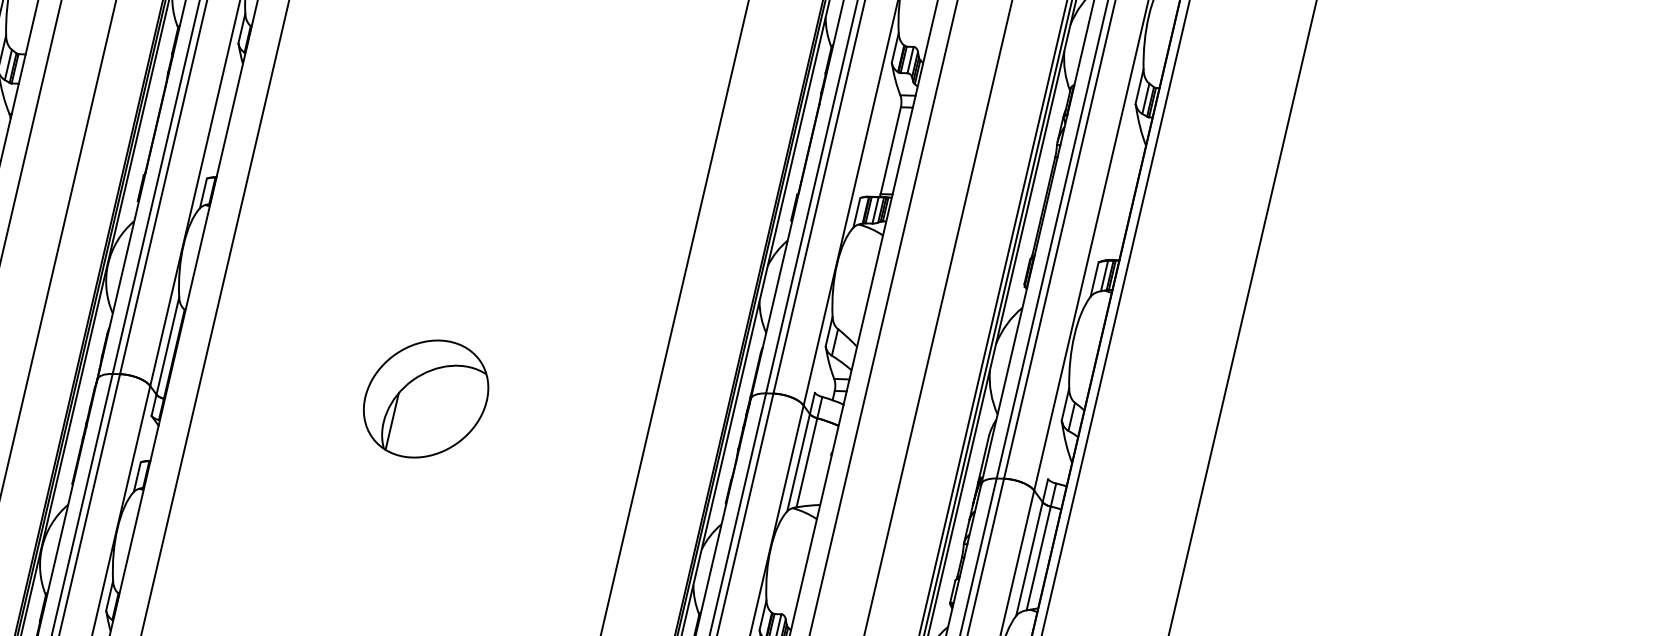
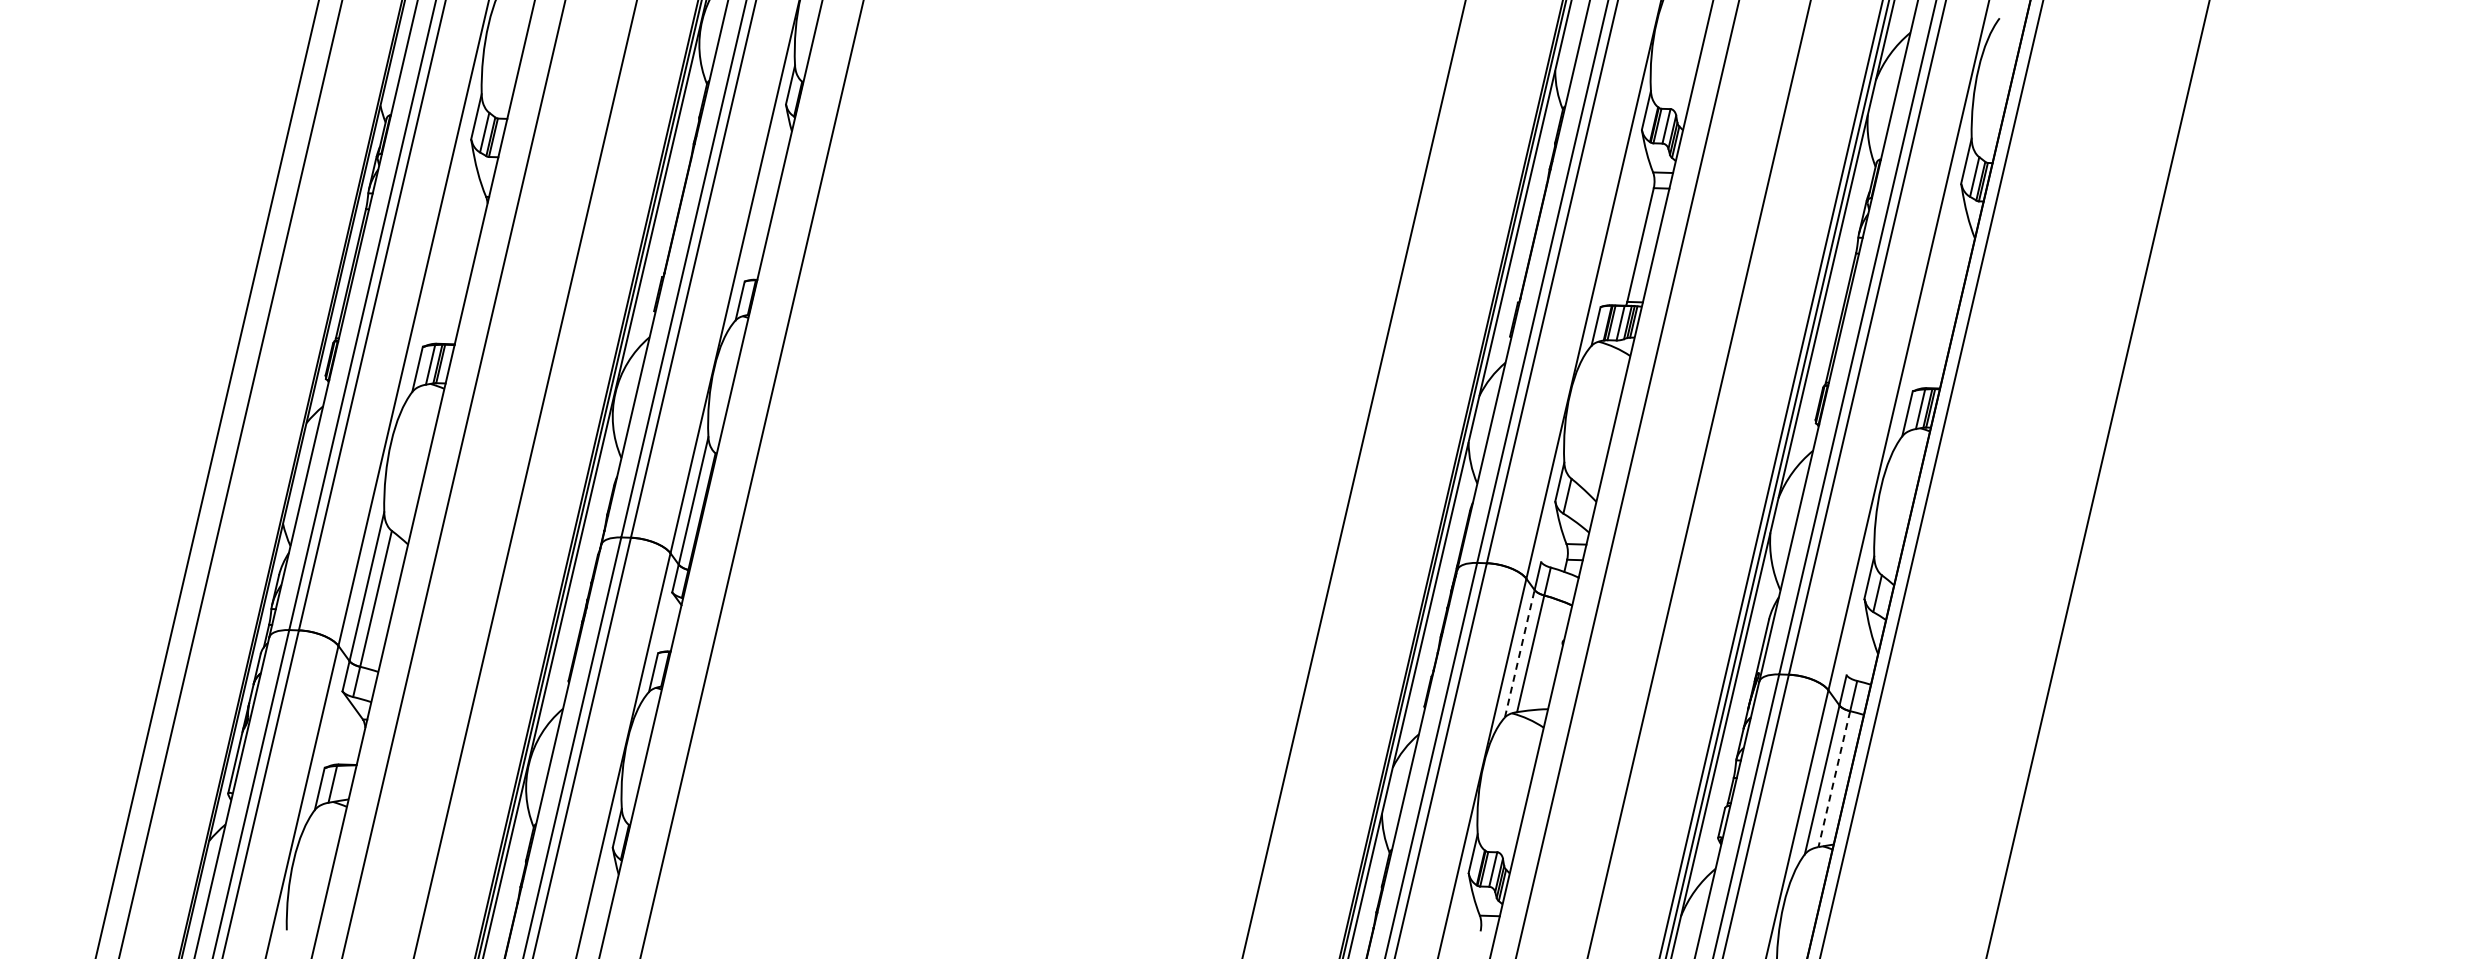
part: (425, 398) -> (1031, 569), removed
line: (798, 462) -> (1519, 653), solid -> dashed
line: (1038, 558) -> (1834, 779), solid -> dashed

